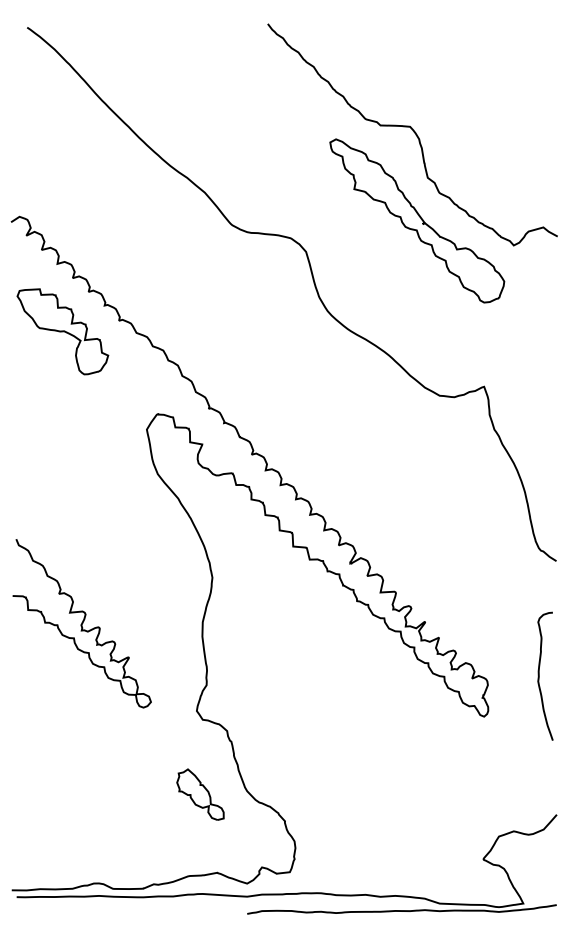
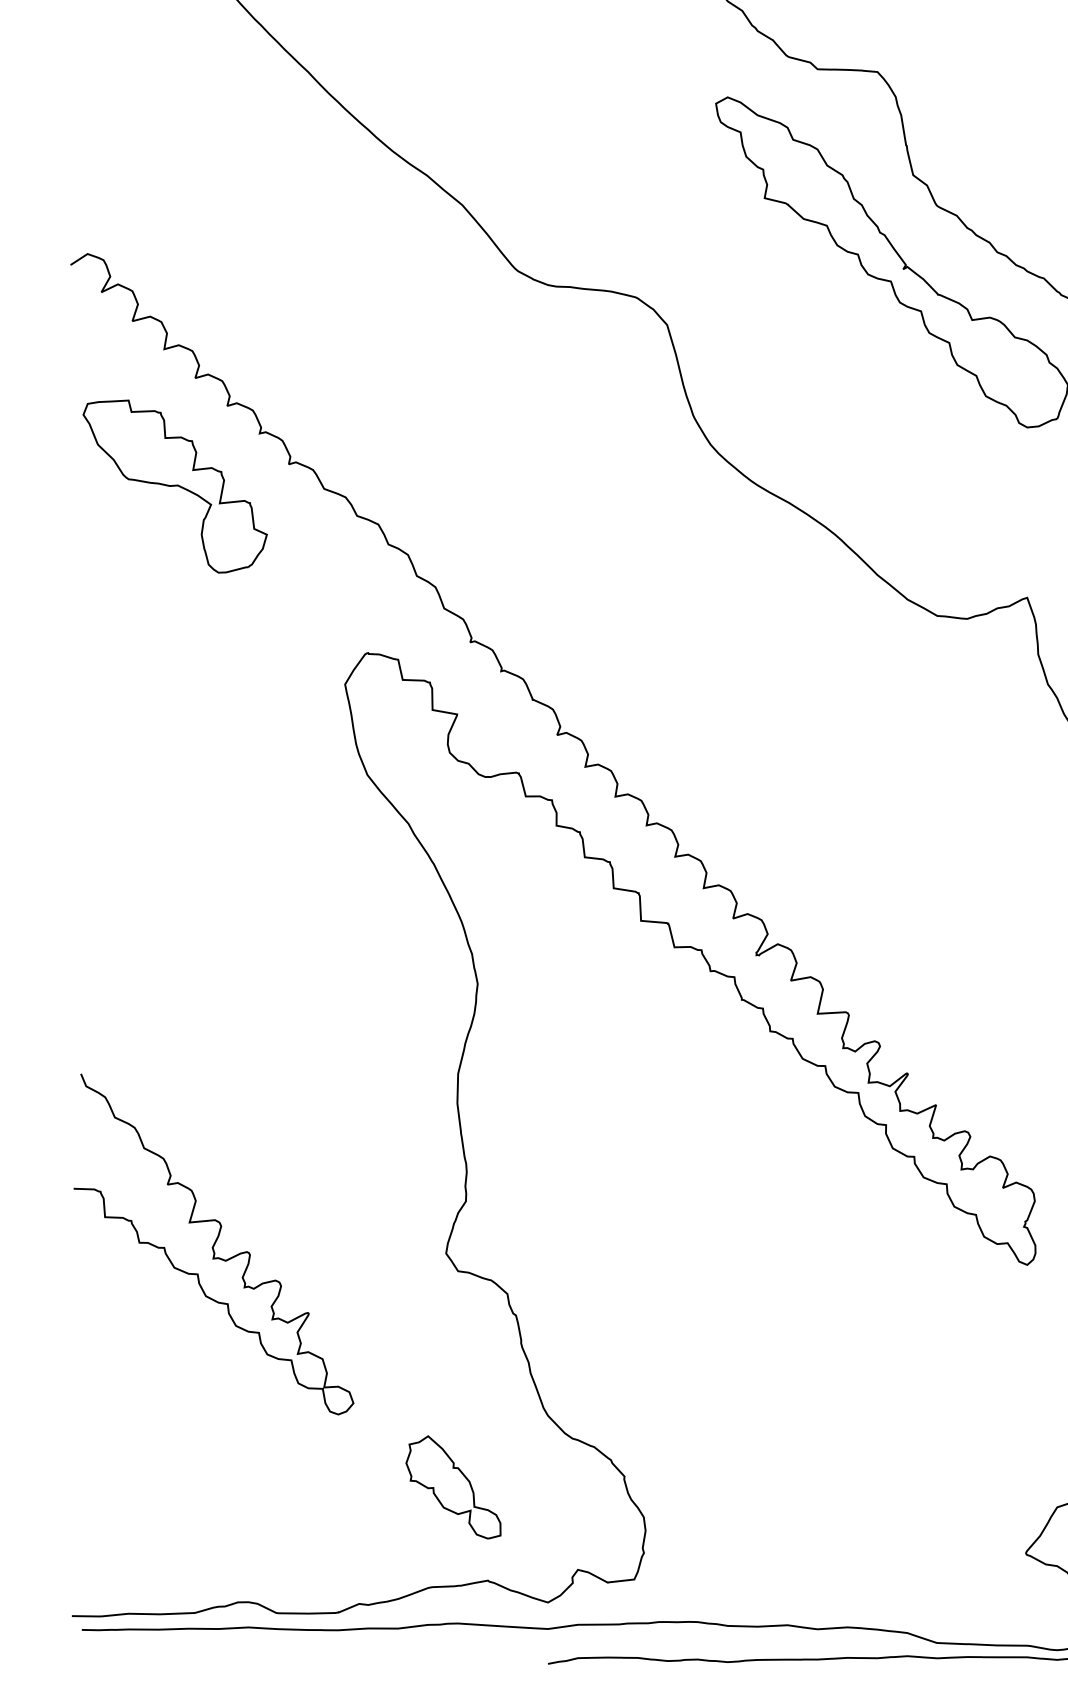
curve: (81, 623) -> (212, 1244), moved
part: (200, 794) -> (453, 1487), moved

